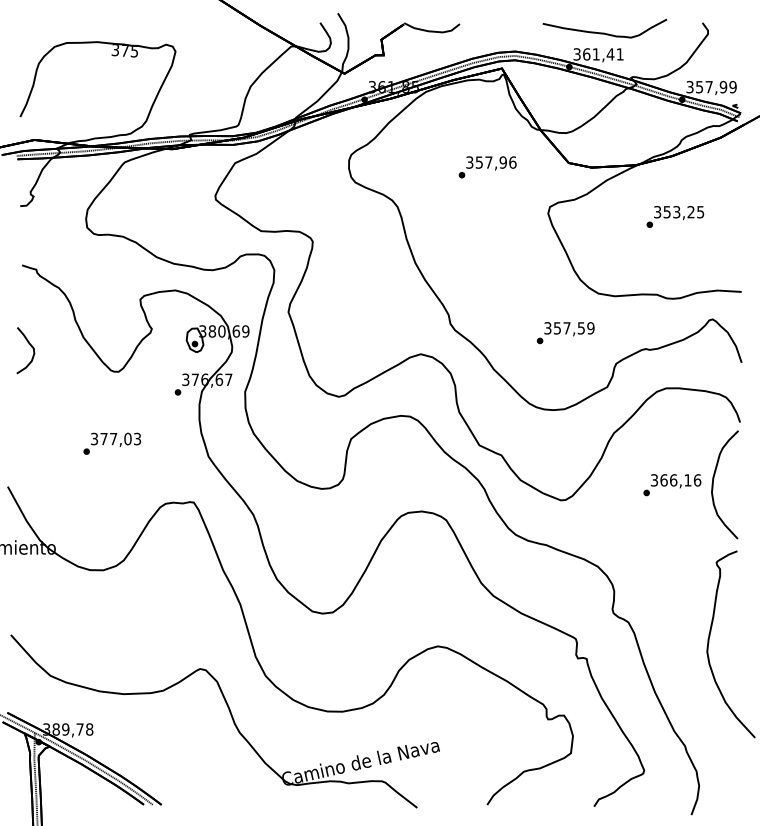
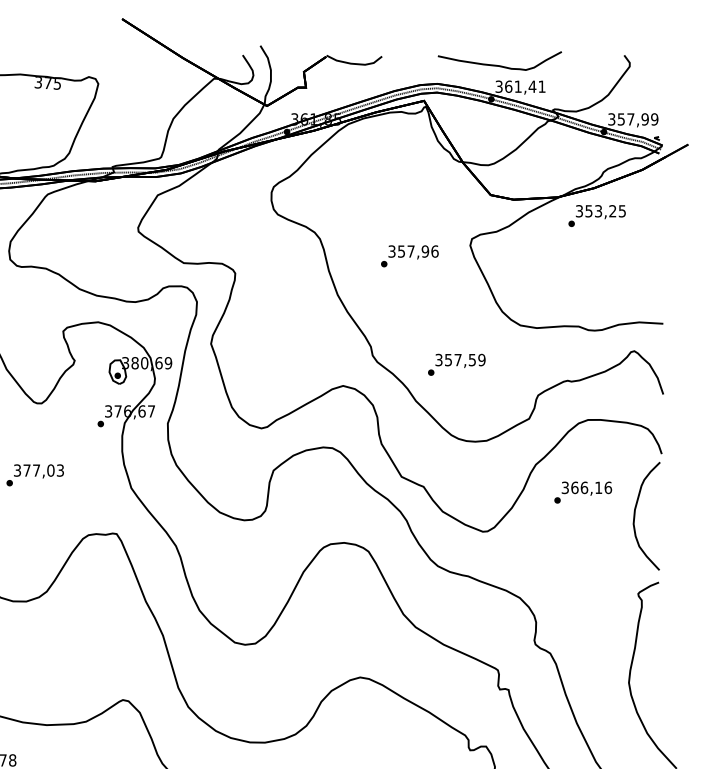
curve: (604, 32) -> (499, 64), moved
text: (487, 167) -> (409, 256), moved
text: (675, 216) -> (597, 215), moved
text: (565, 333) -> (456, 365), moved
text: (672, 485) -> (583, 492), moved

